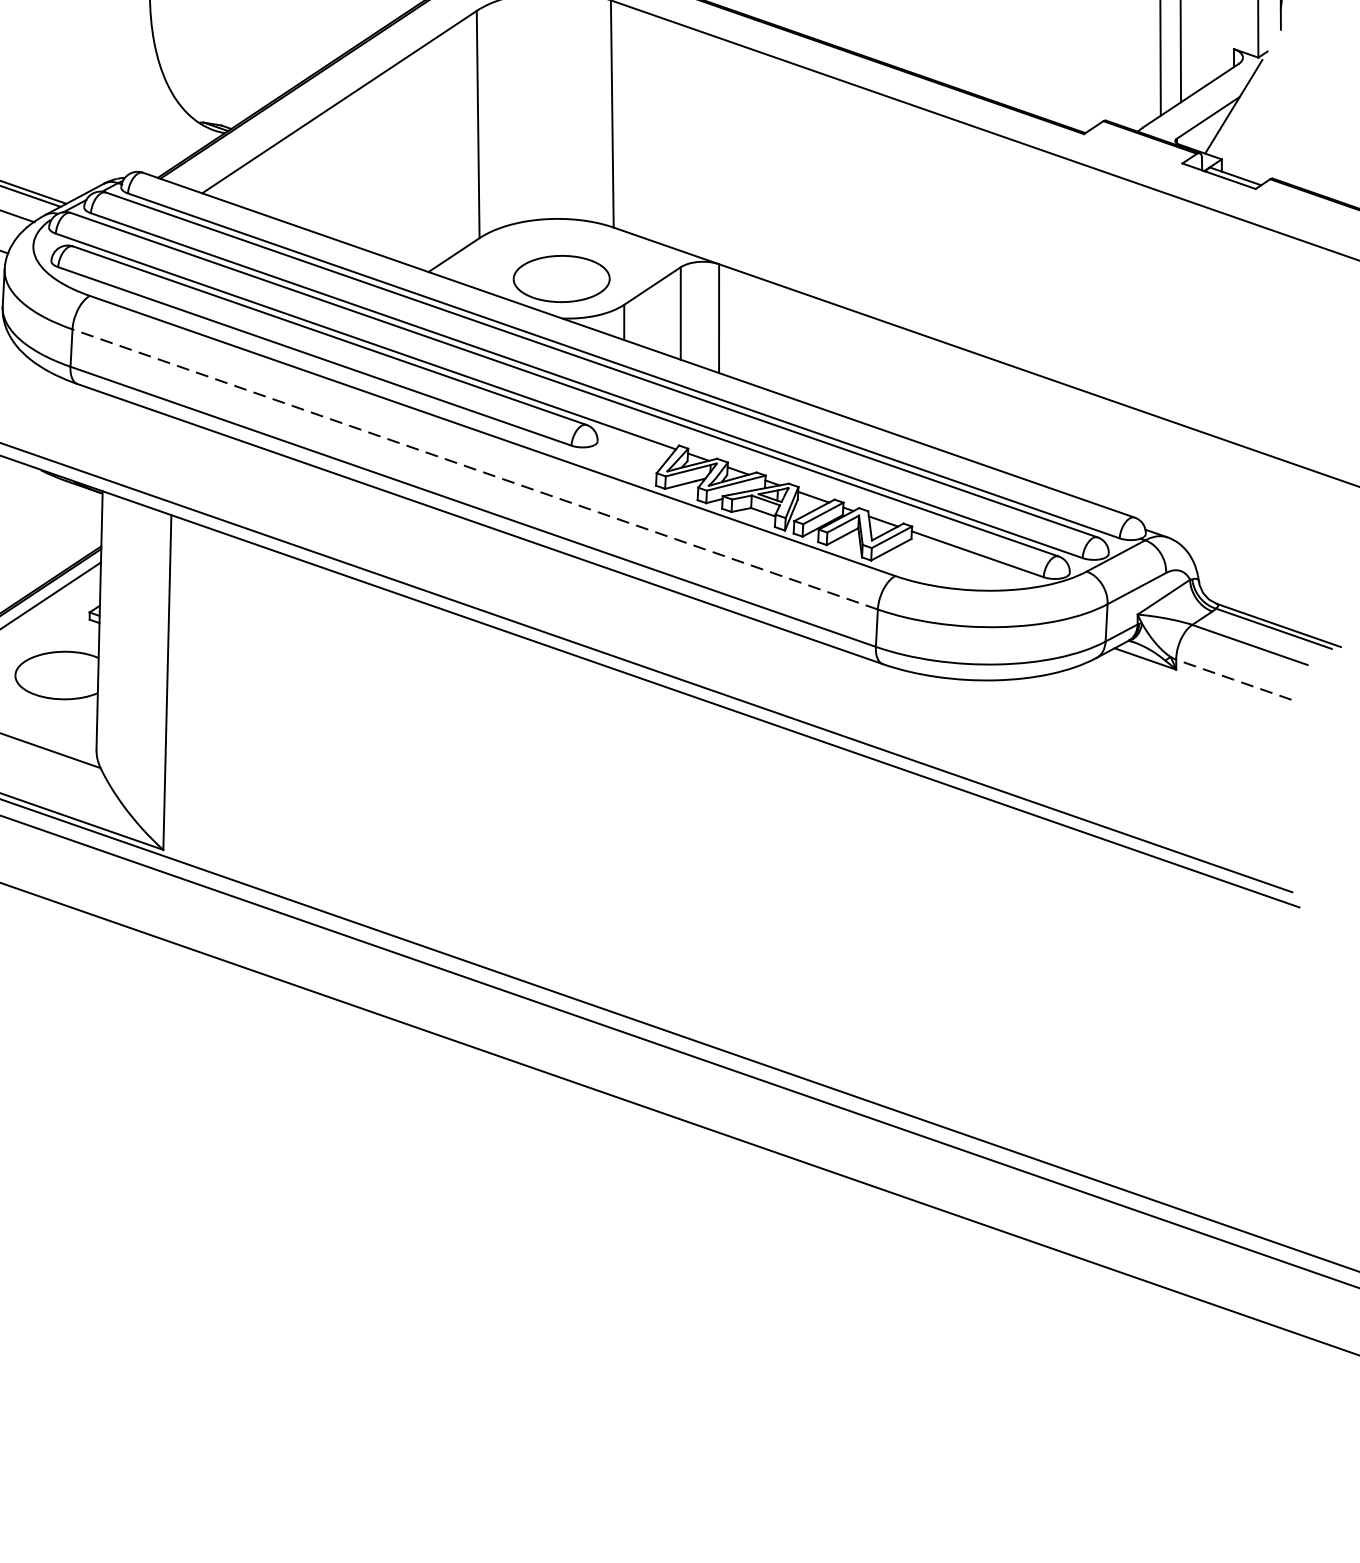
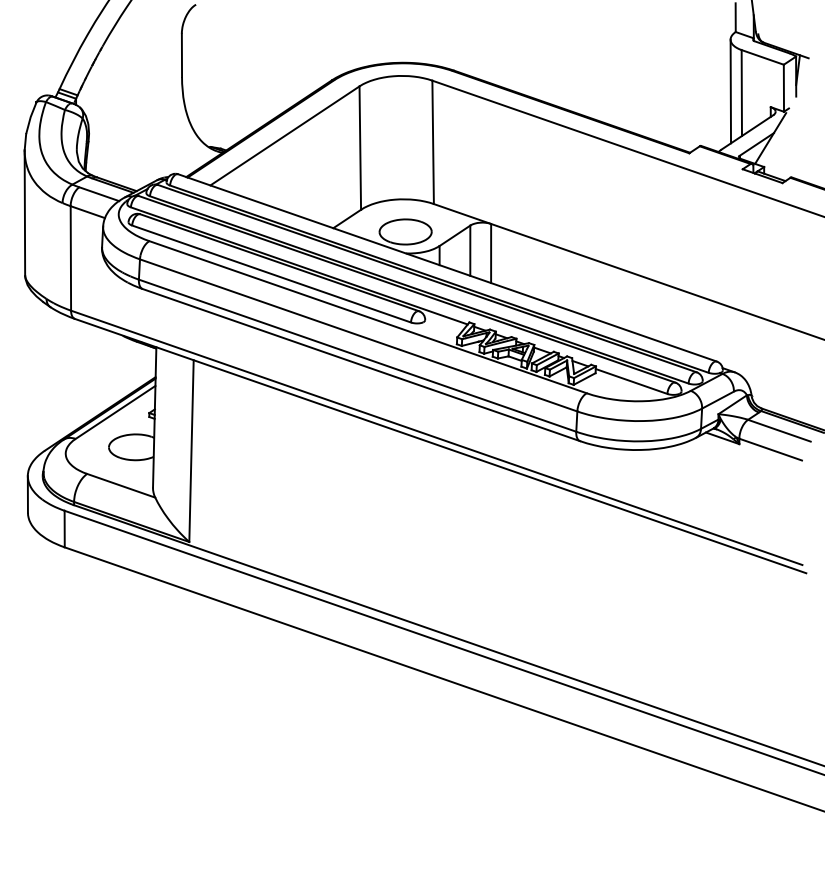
line: (474, 469) -> (358, 335), dashed -> solid
line: (1233, 679) -> (770, 449), dashed -> solid

